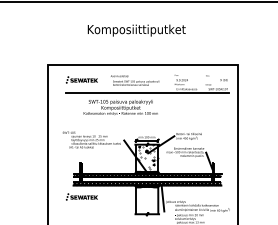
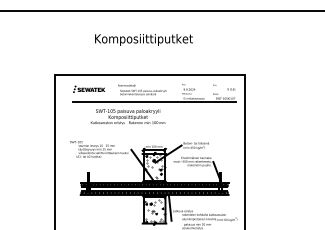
part: (81, 196) -> (88, 205), removed
hatch: (147, 201) -> (154, 210), added

